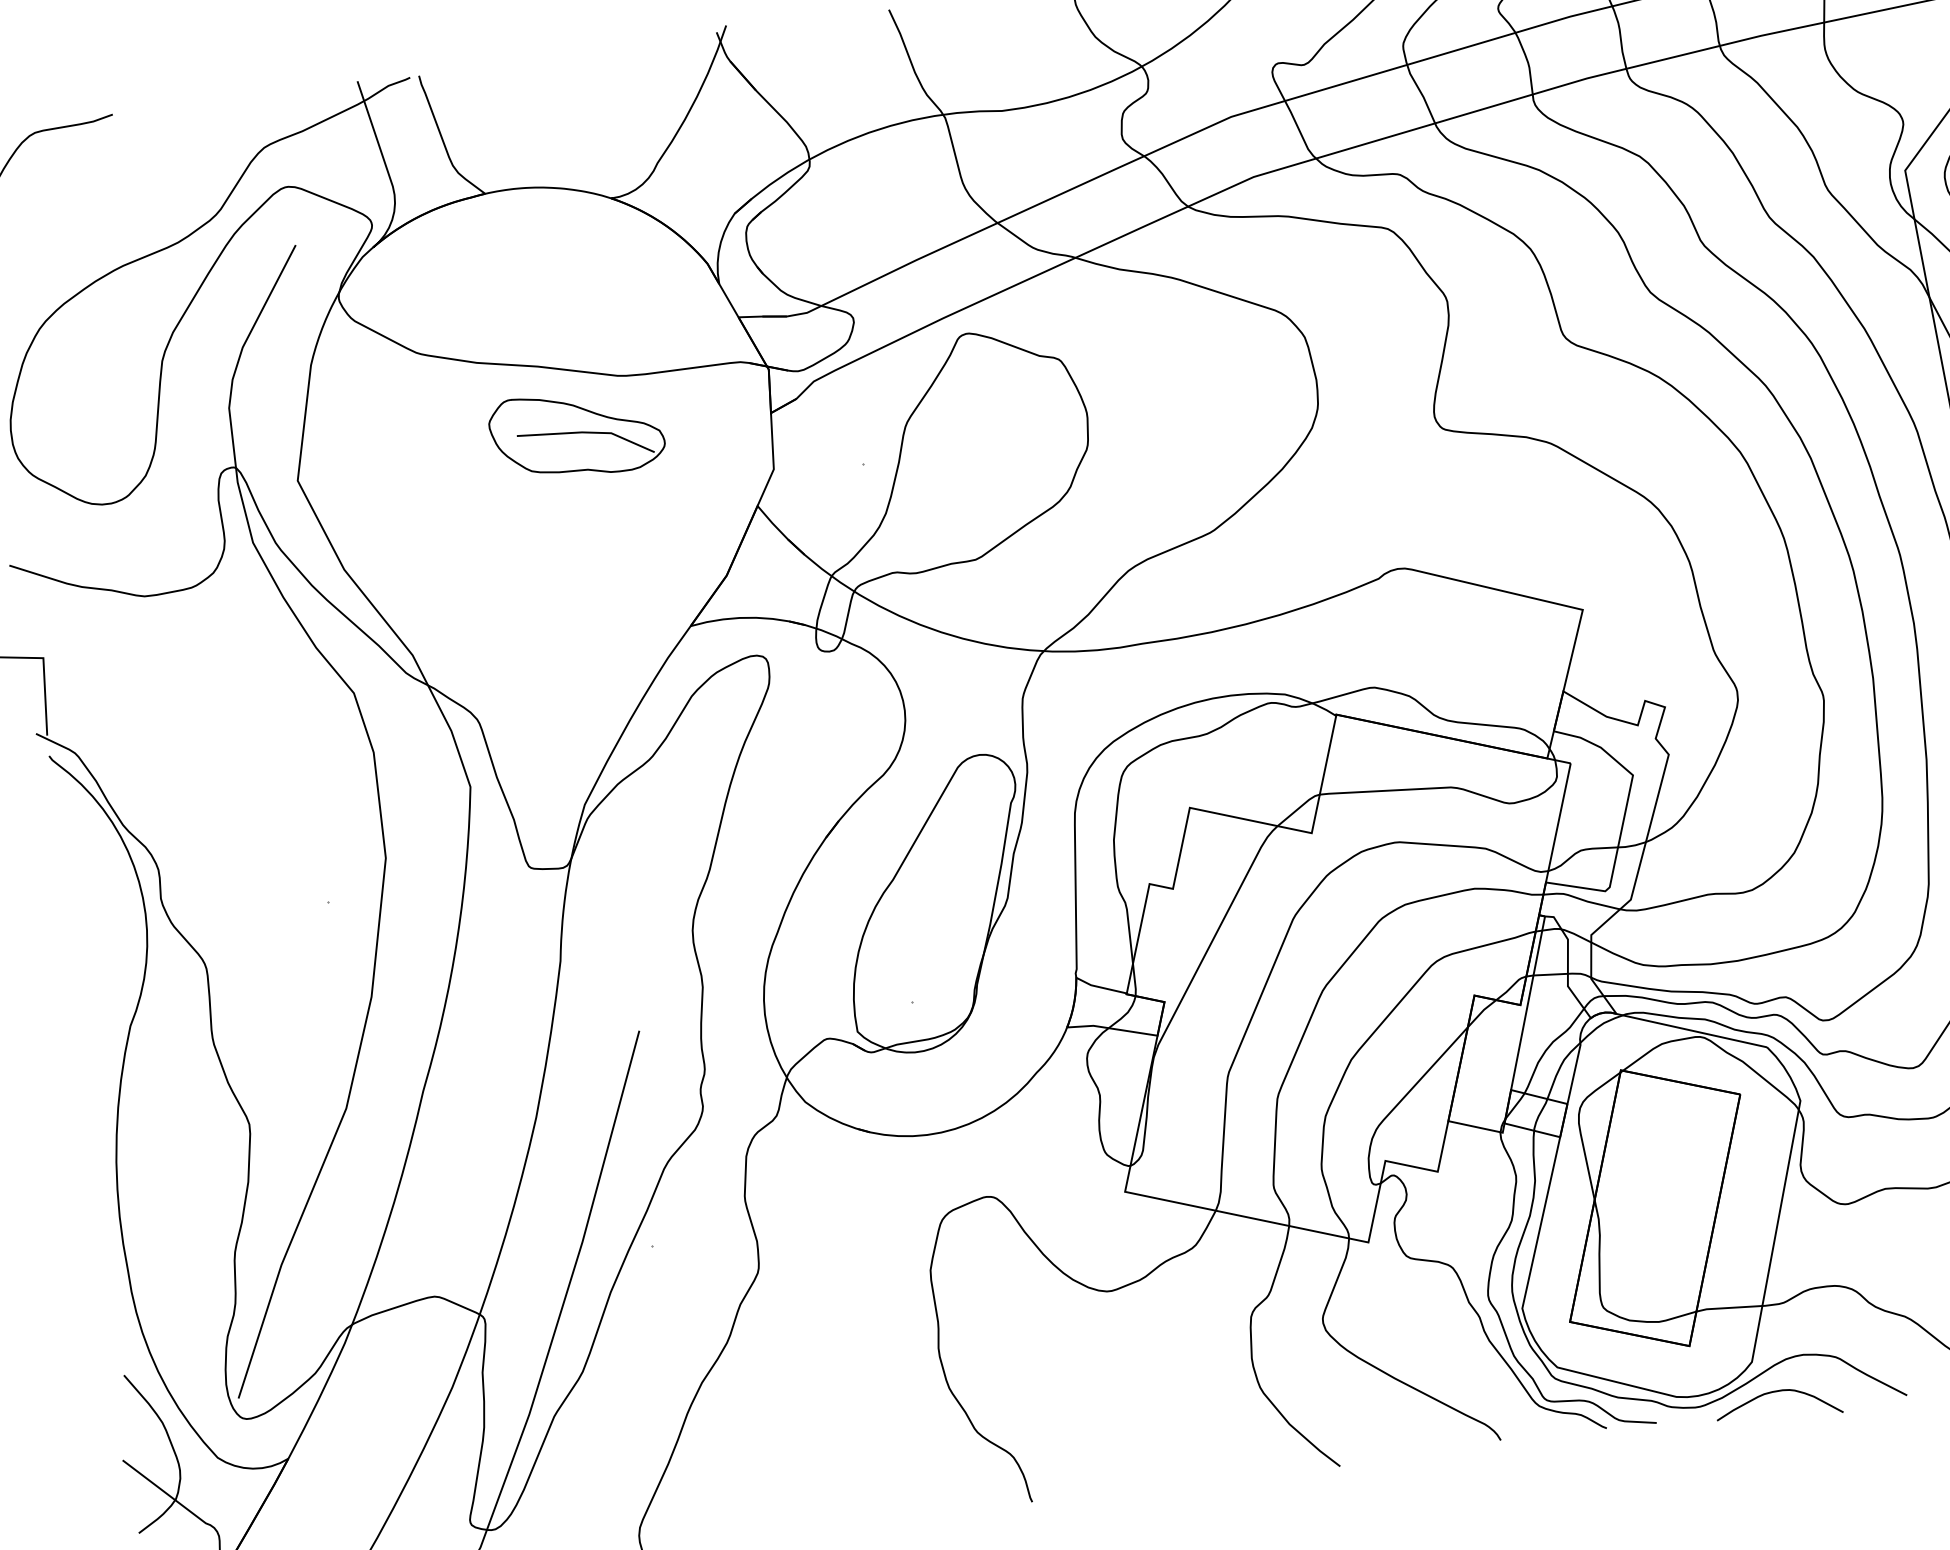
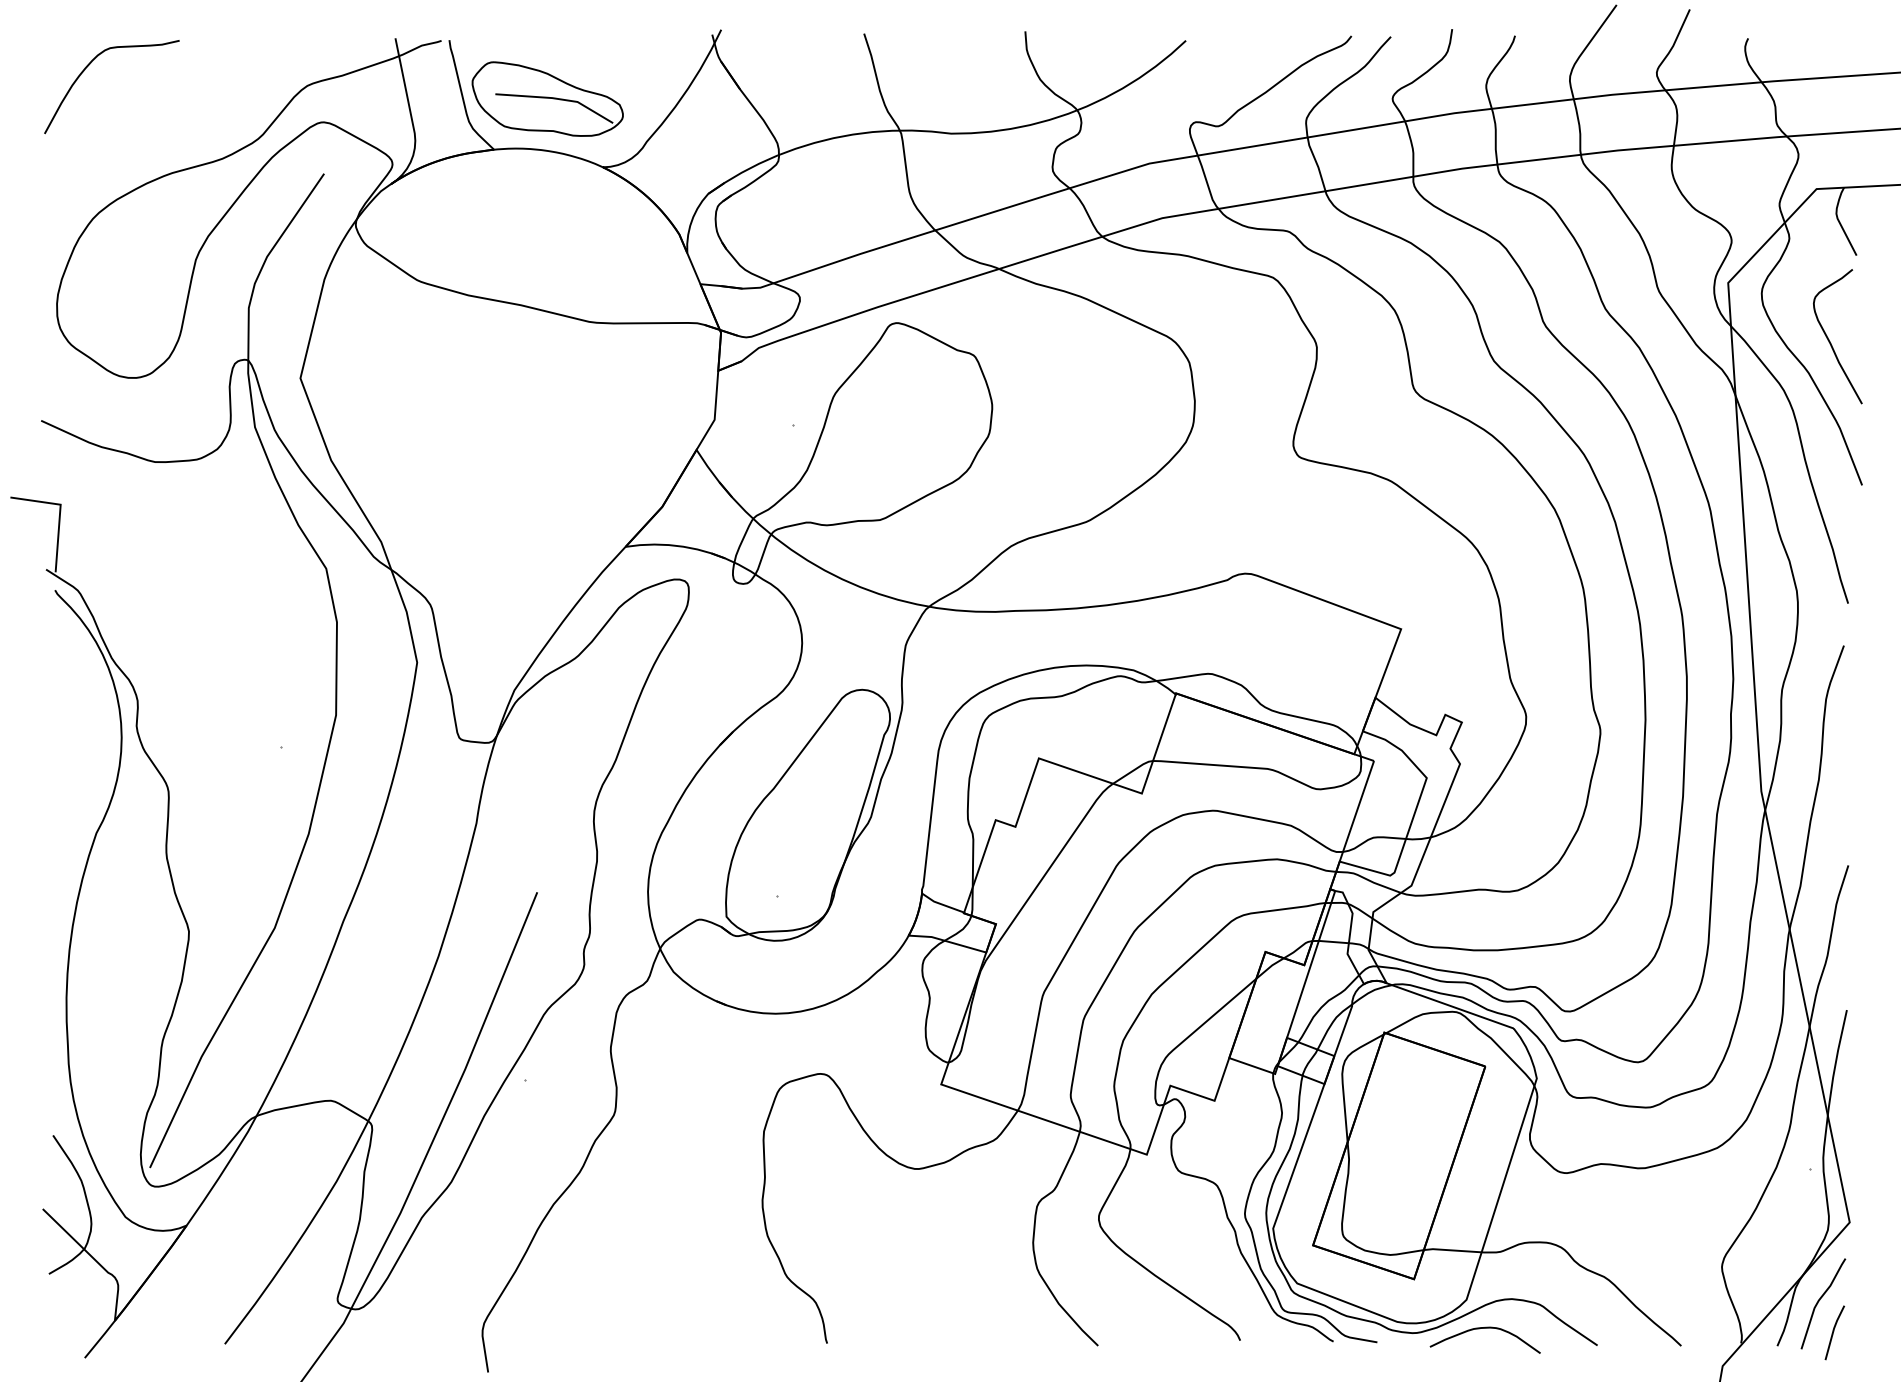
part: (576, 433) -> (547, 98), moved

